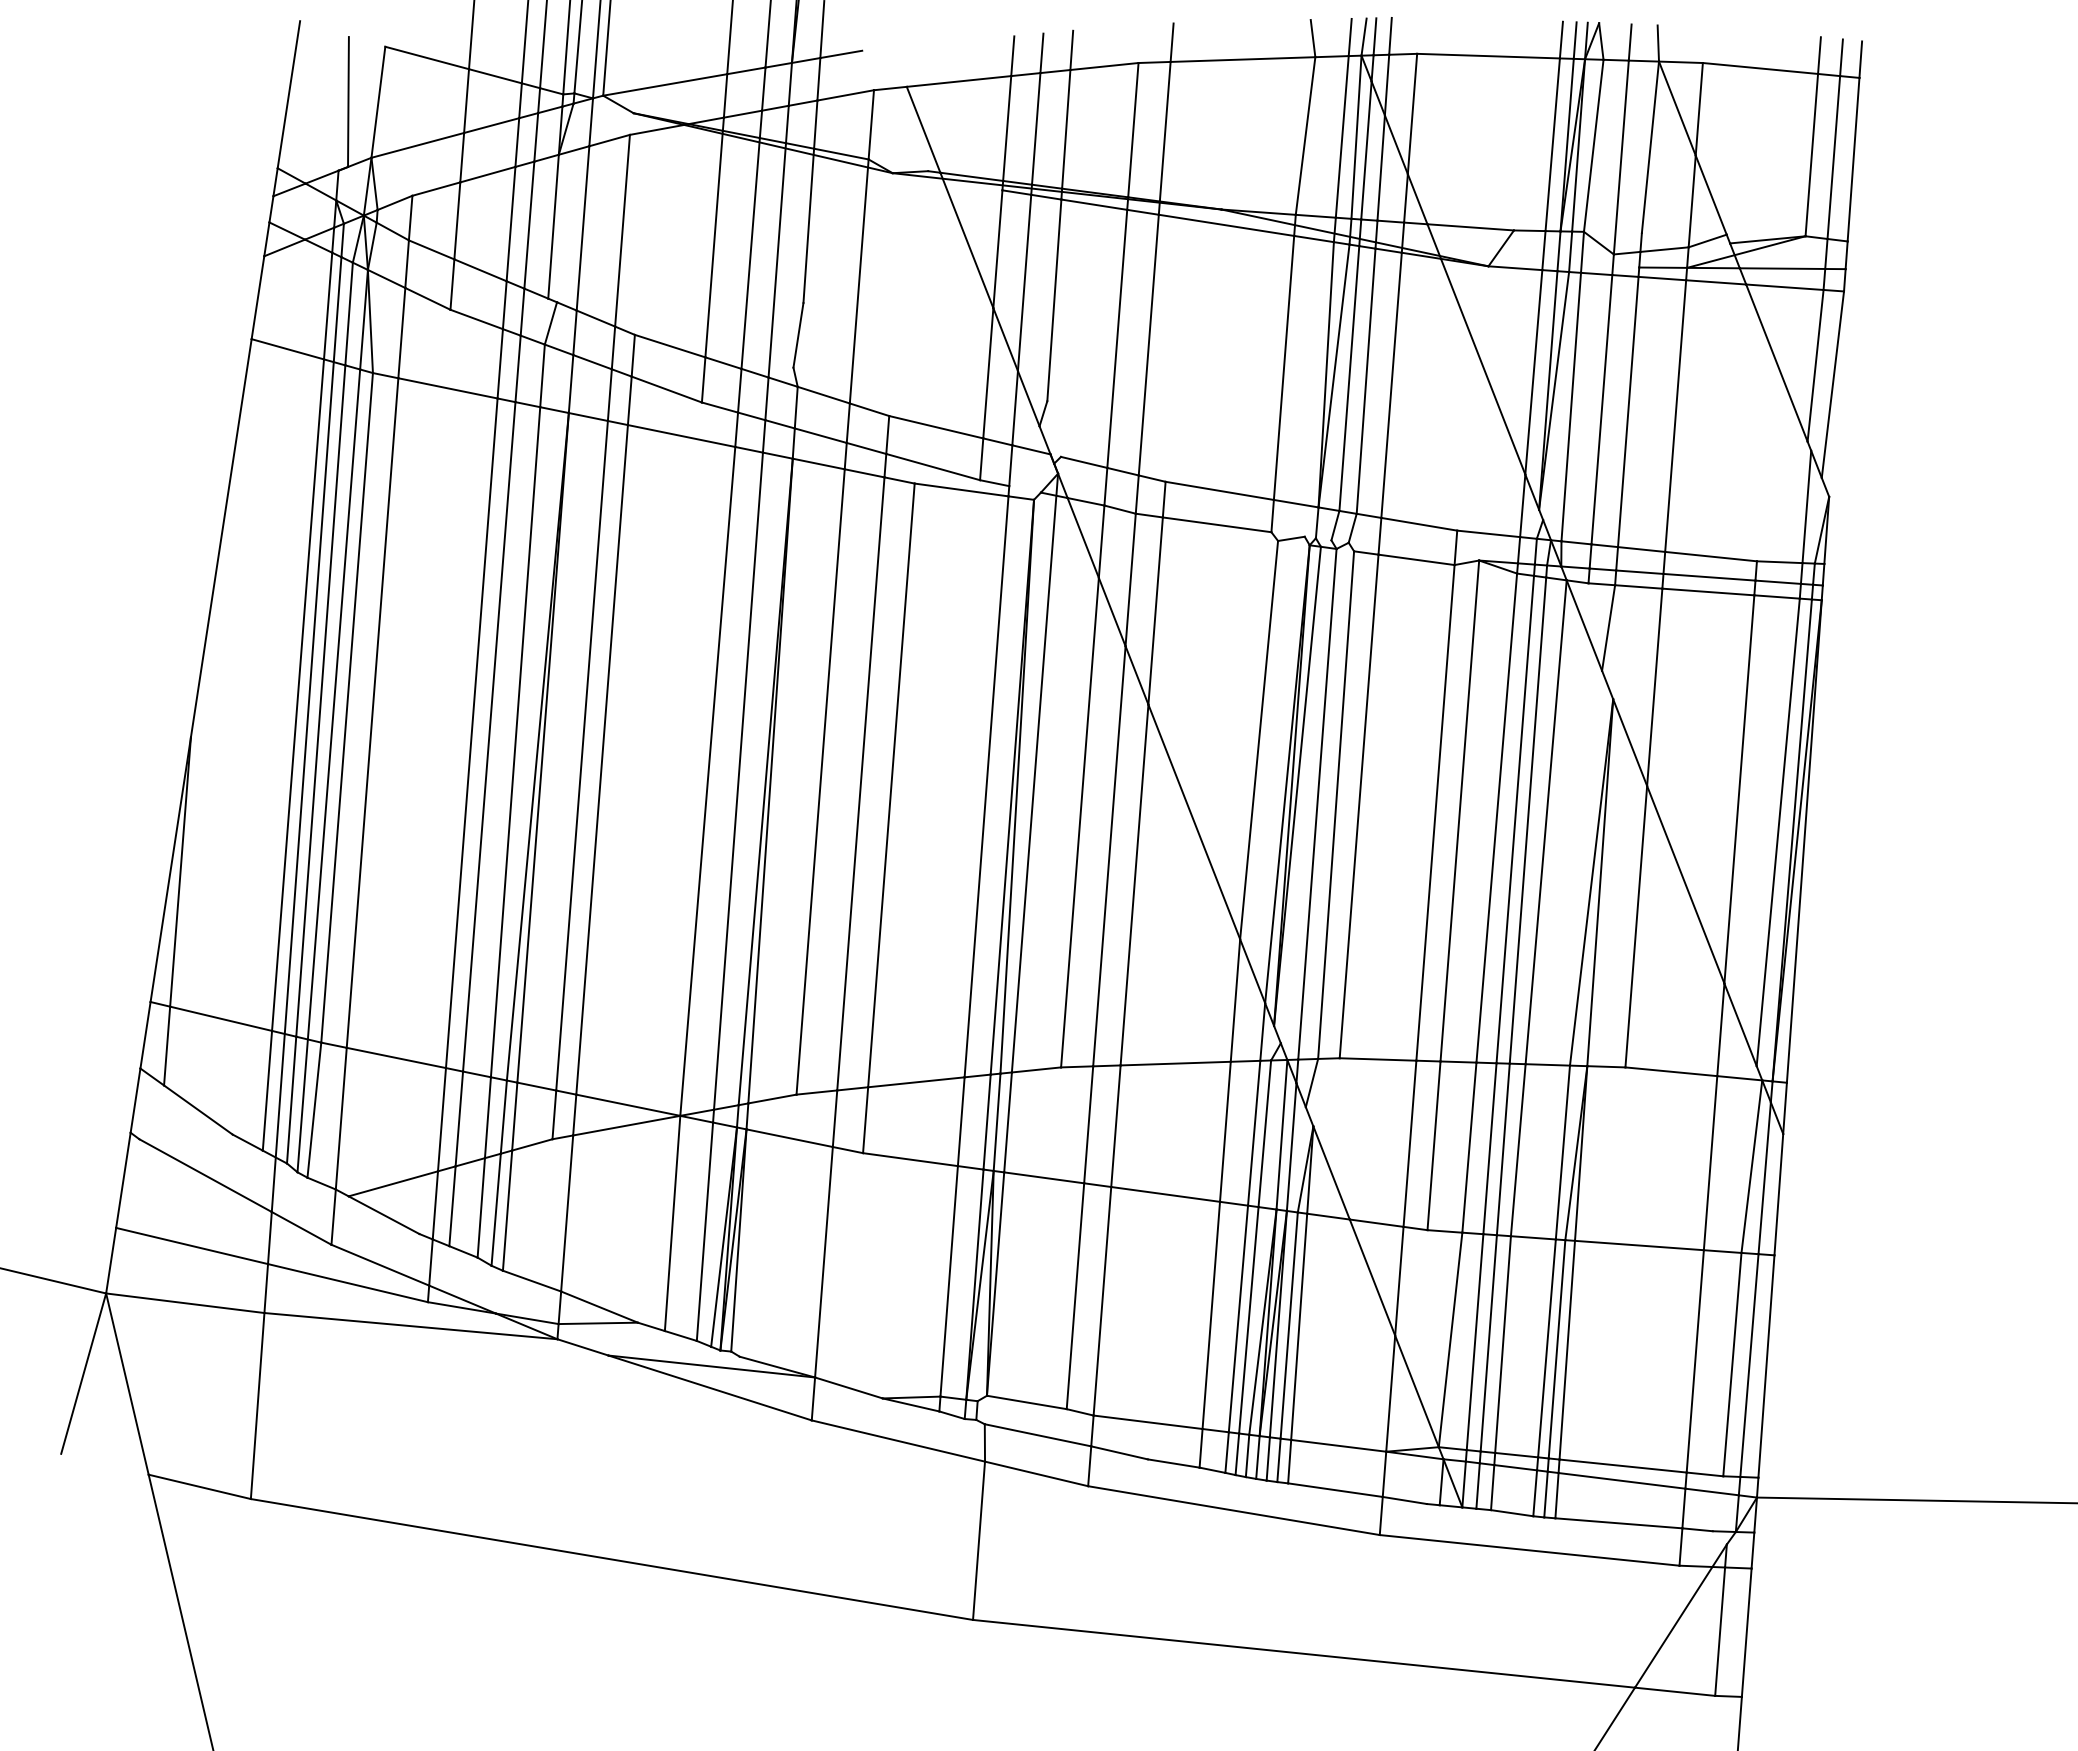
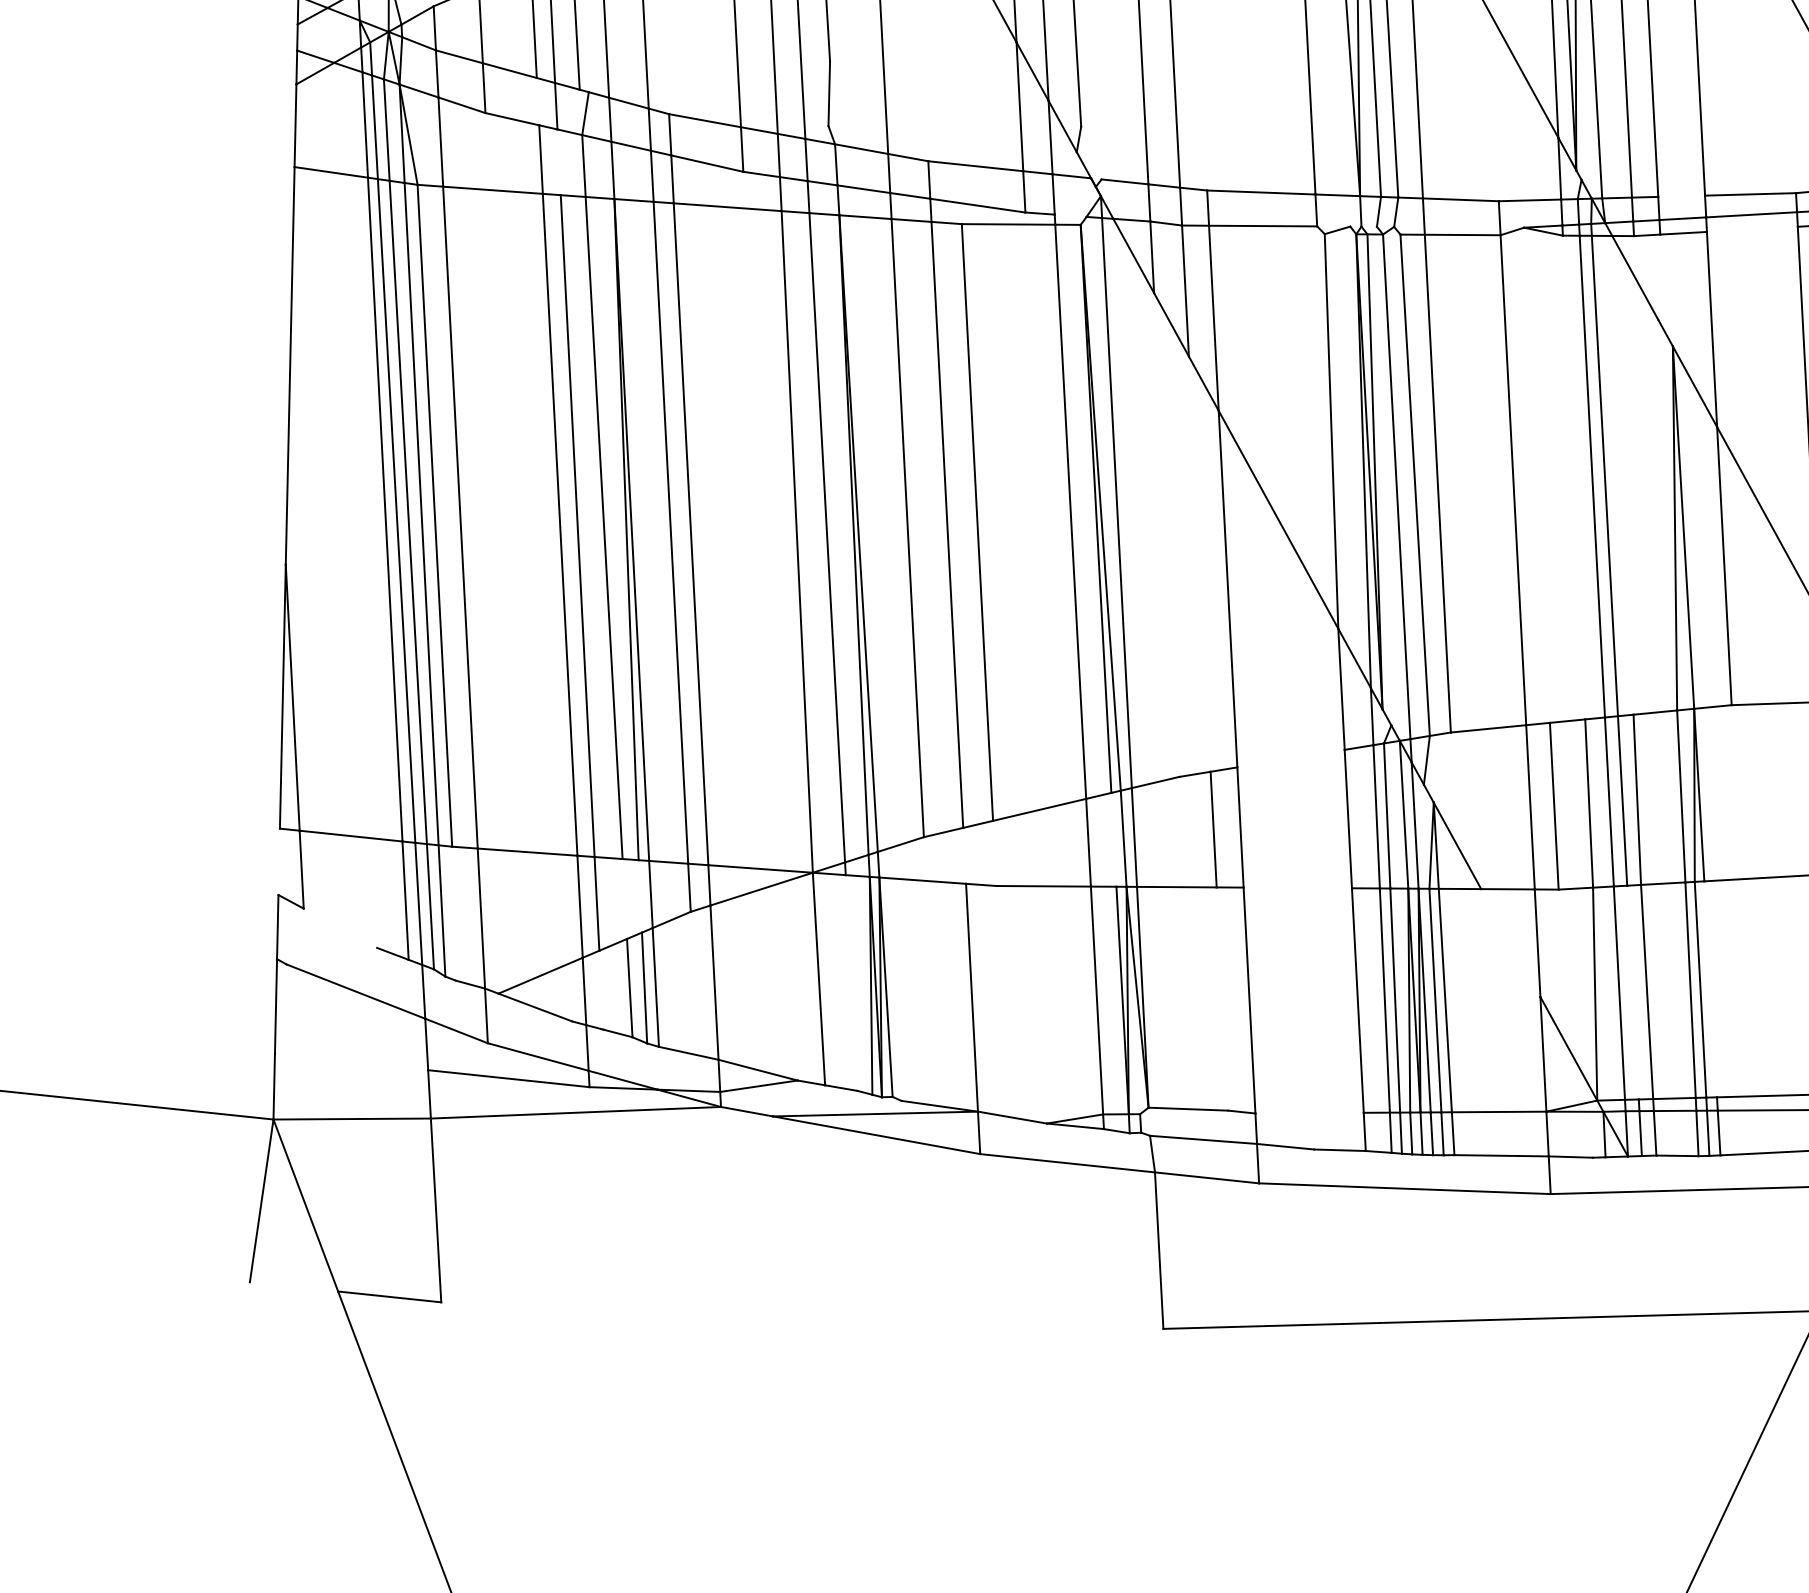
line: (504, 305) -> (537, 101), removed
line: (517, 368) -> (558, 162), removed
line: (1641, 549) -> (1681, 196), removed
line: (1708, 591) -> (1752, 228), removed
line: (1608, 627) -> (1659, 276), removed
line: (1459, 810) -> (1536, 474), removed
line: (1496, 817) -> (1573, 476), removed
line: (1079, 822) -> (1166, 534), removed
line: (1545, 822) -> (1622, 475), removed
line: (1109, 856) -> (1199, 564), removed
line: (145, 1035) -> (279, 862), removed
line: (1175, 1063) -> (1290, 758), removed
line: (198, 1109) -> (340, 927), removed
line: (314, 1109) -> (454, 913), removed
line: (503, 1116) -> (639, 895), removed
line: (487, 1117) -> (624, 898), removed
line: (834, 1118) -> (964, 855), removed
line: (865, 1120) -> (994, 853), removed
line: (986, 1121) -> (1113, 839), removed
line: (1165, 1194) -> (1297, 888), removed
line: (452, 1206) -> (601, 990), removed
line: (704, 1231) -> (851, 982), removed
line: (192, 1245) -> (351, 1061), removed
line: (1372, 1277) -> (1510, 942), removed
line: (1075, 1296) -> (1222, 999), removed
line: (1488, 1343) -> (1632, 992), removed
line: (1567, 1349) -> (1710, 988), removed
line: (1147, 1422) -> (1309, 1113), removed
line: (611, 1559) -> (801, 1315), removed

